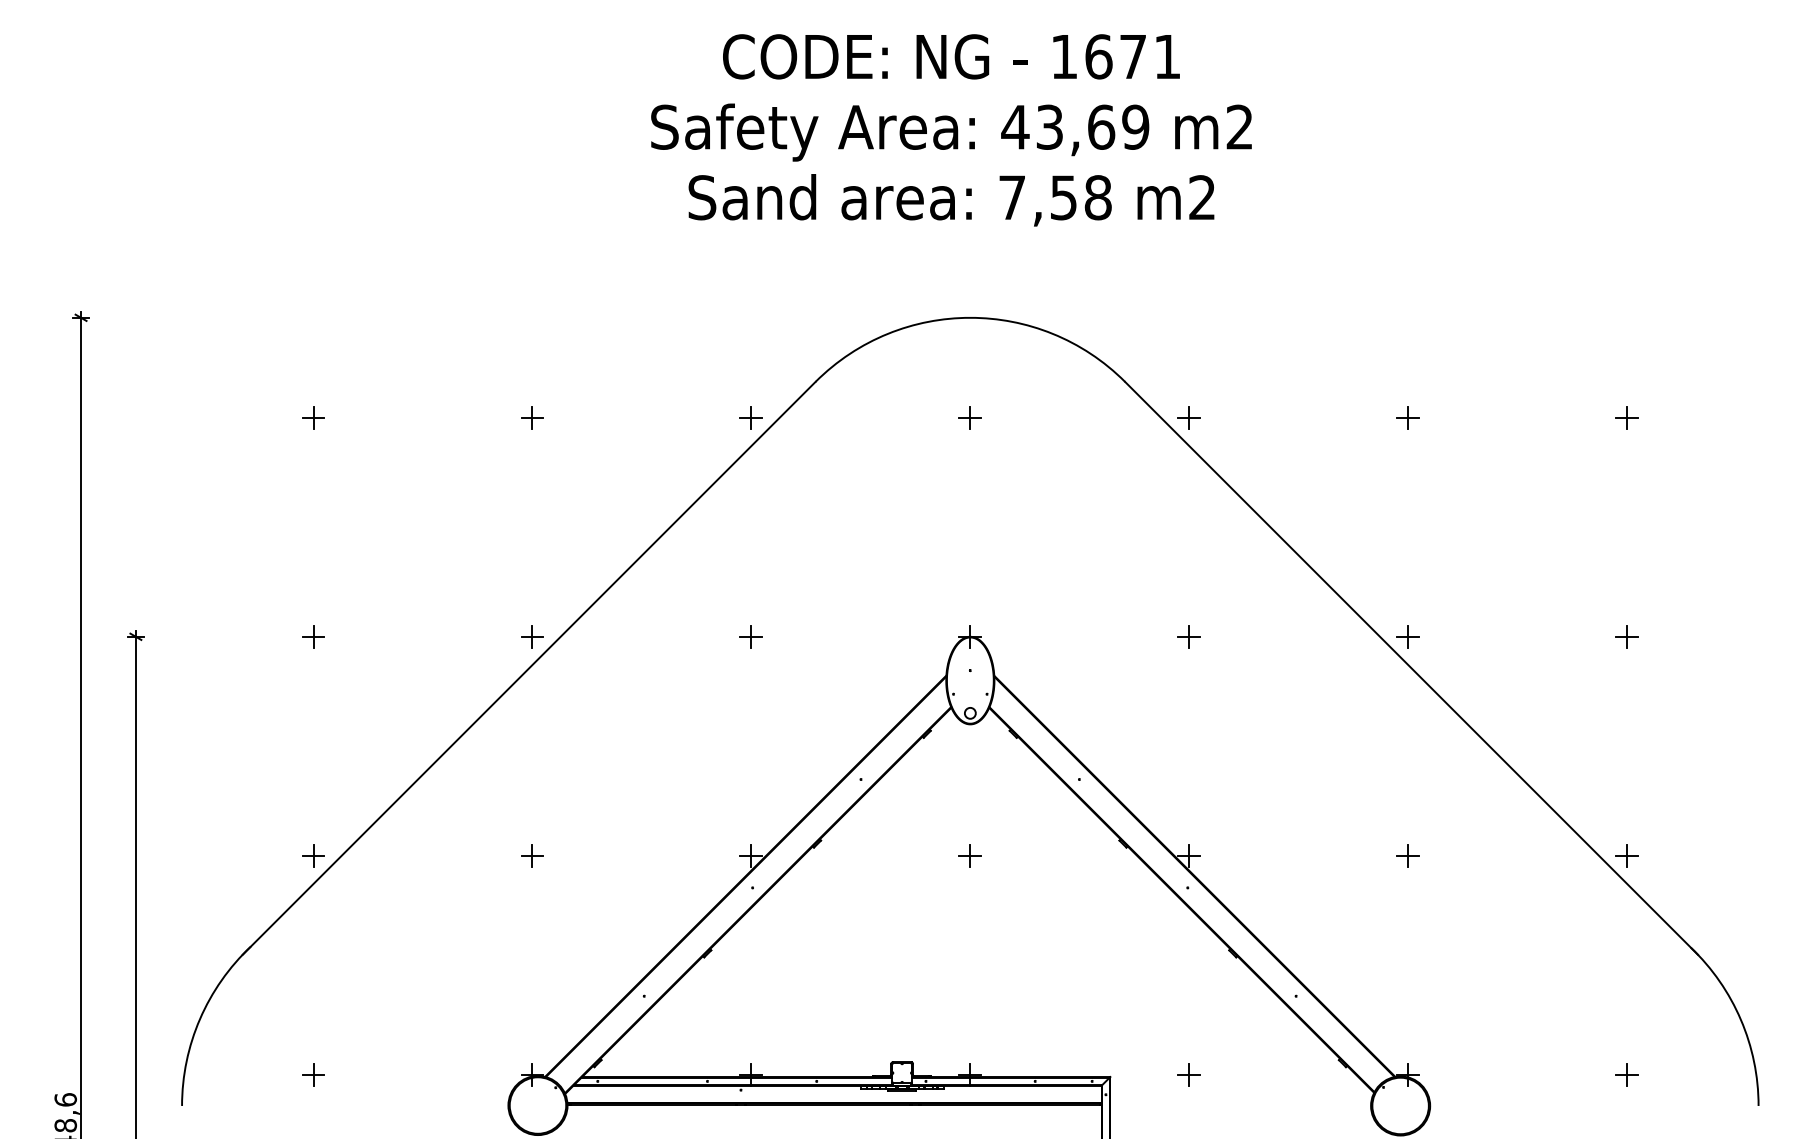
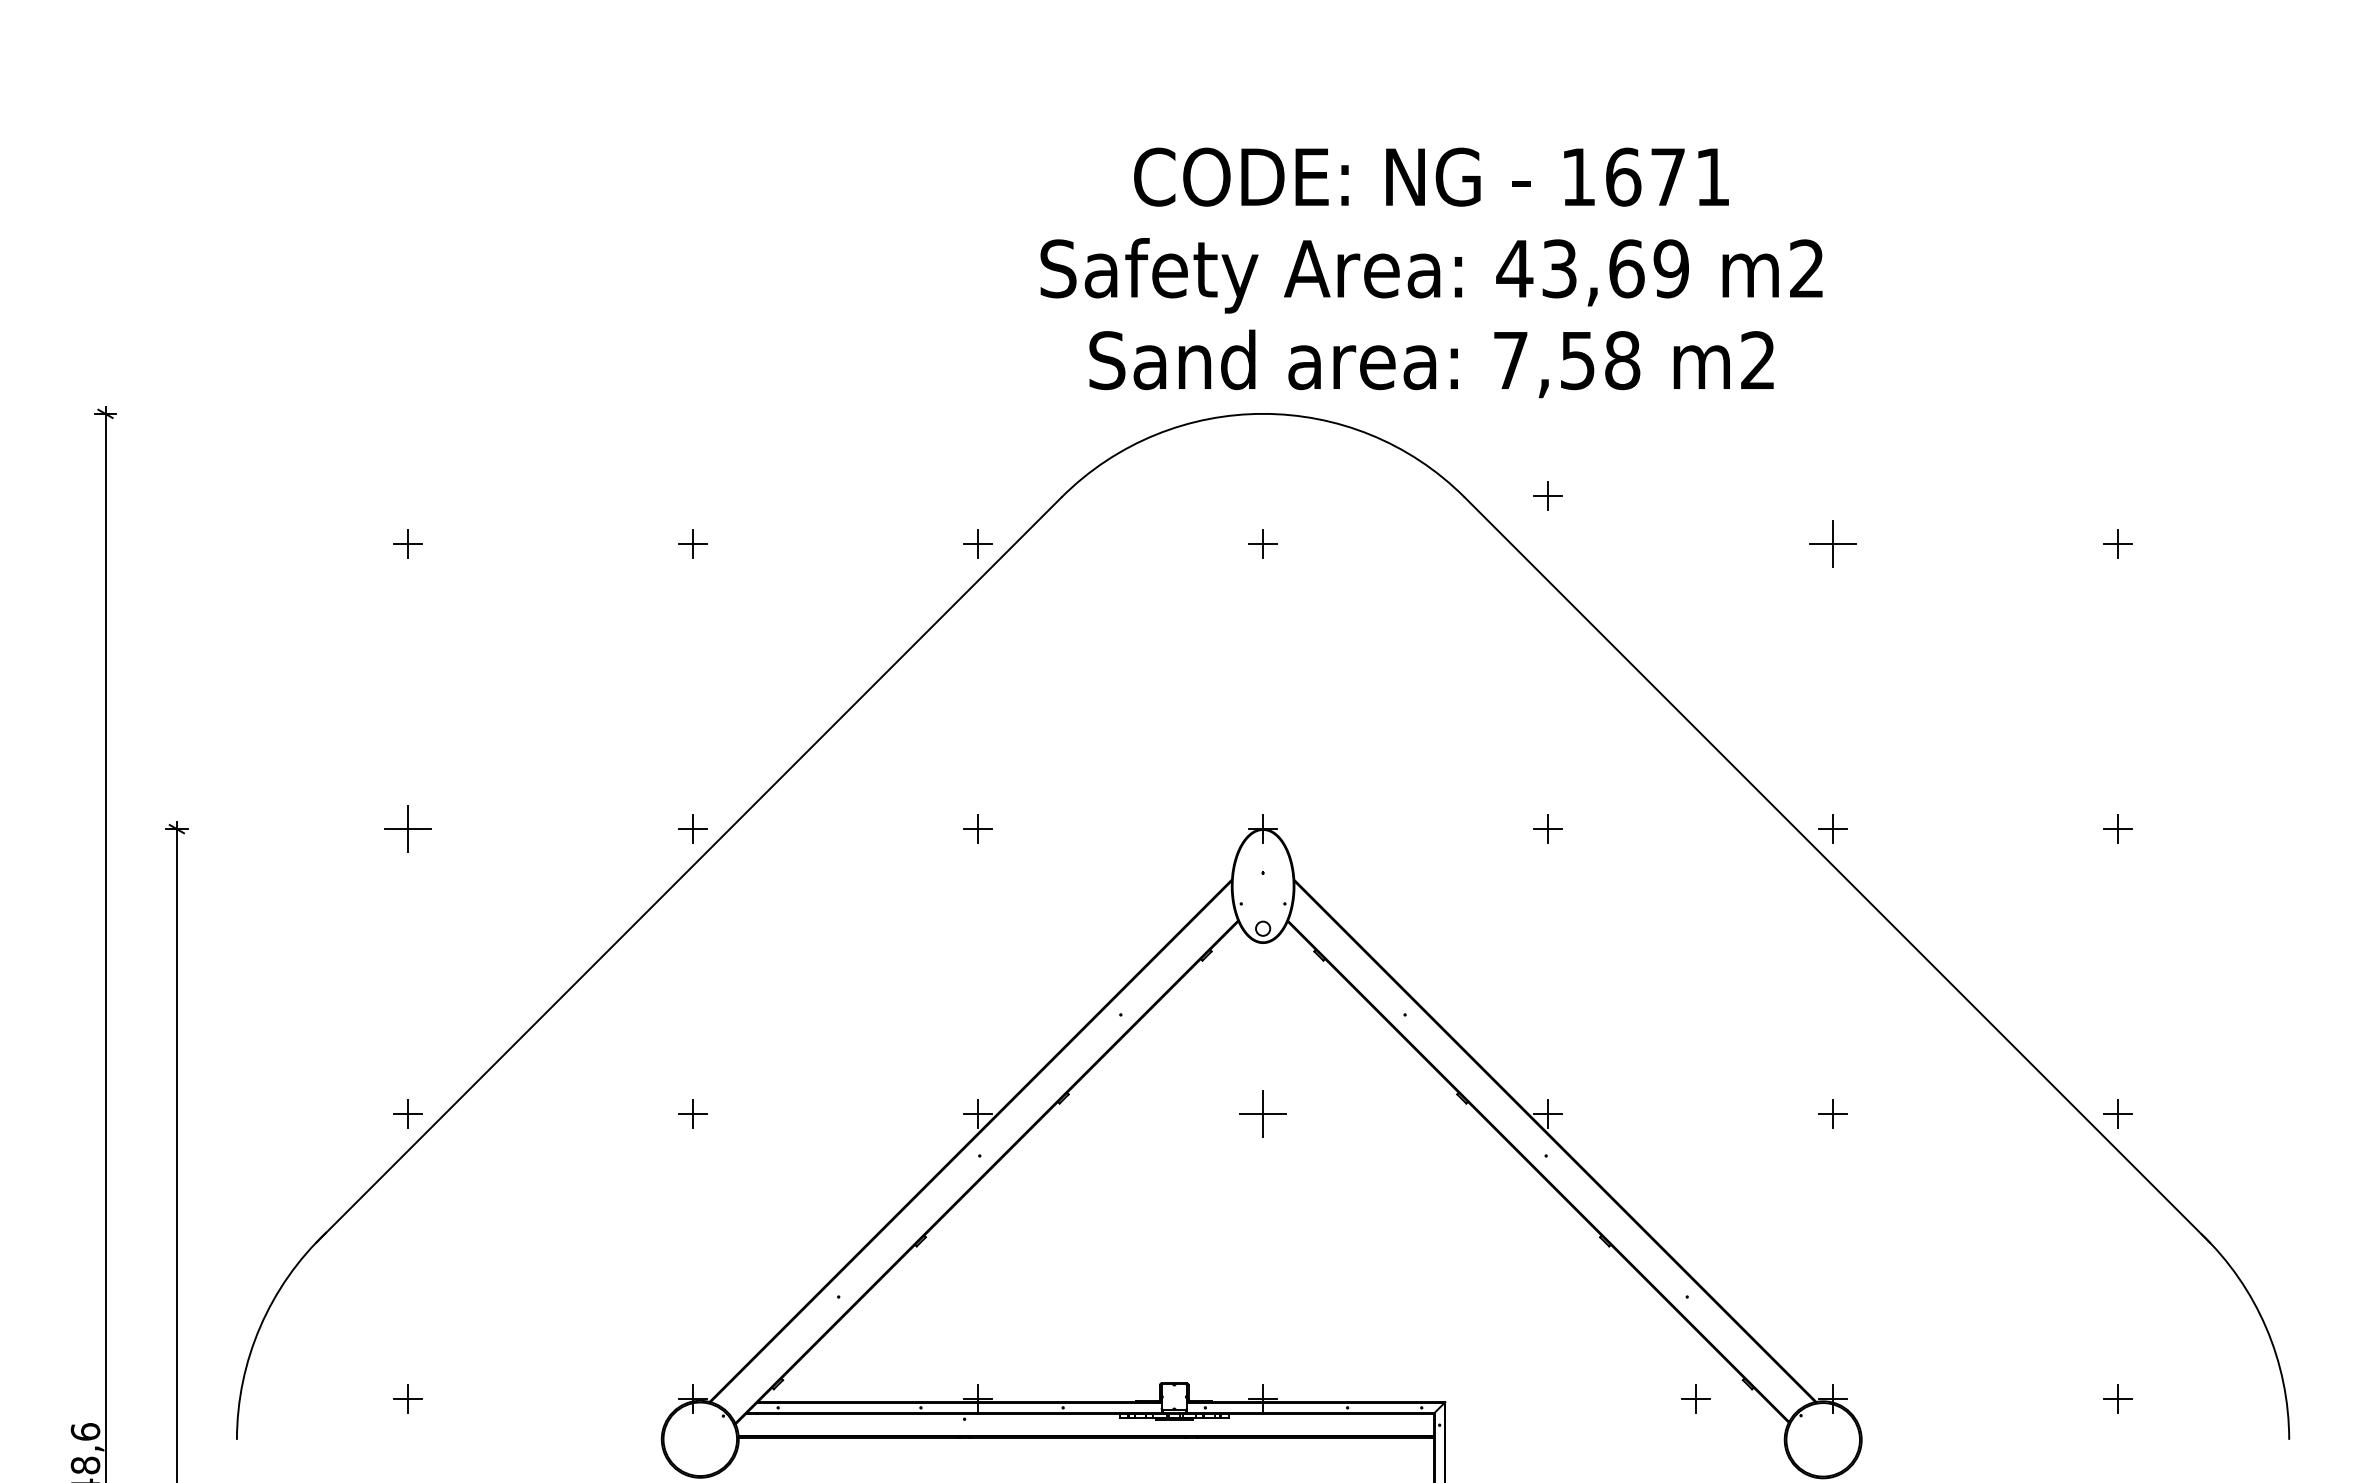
text: (951, 130) -> (1431, 272), moved
part: (1188, 417) -> (1547, 495), moved
part: (1407, 417) -> (1832, 543), size x1.6
part: (313, 636) -> (407, 828), size x1.6
part: (969, 855) -> (1262, 1113), size x1.6
part: (1188, 1074) -> (1695, 1398), moved

